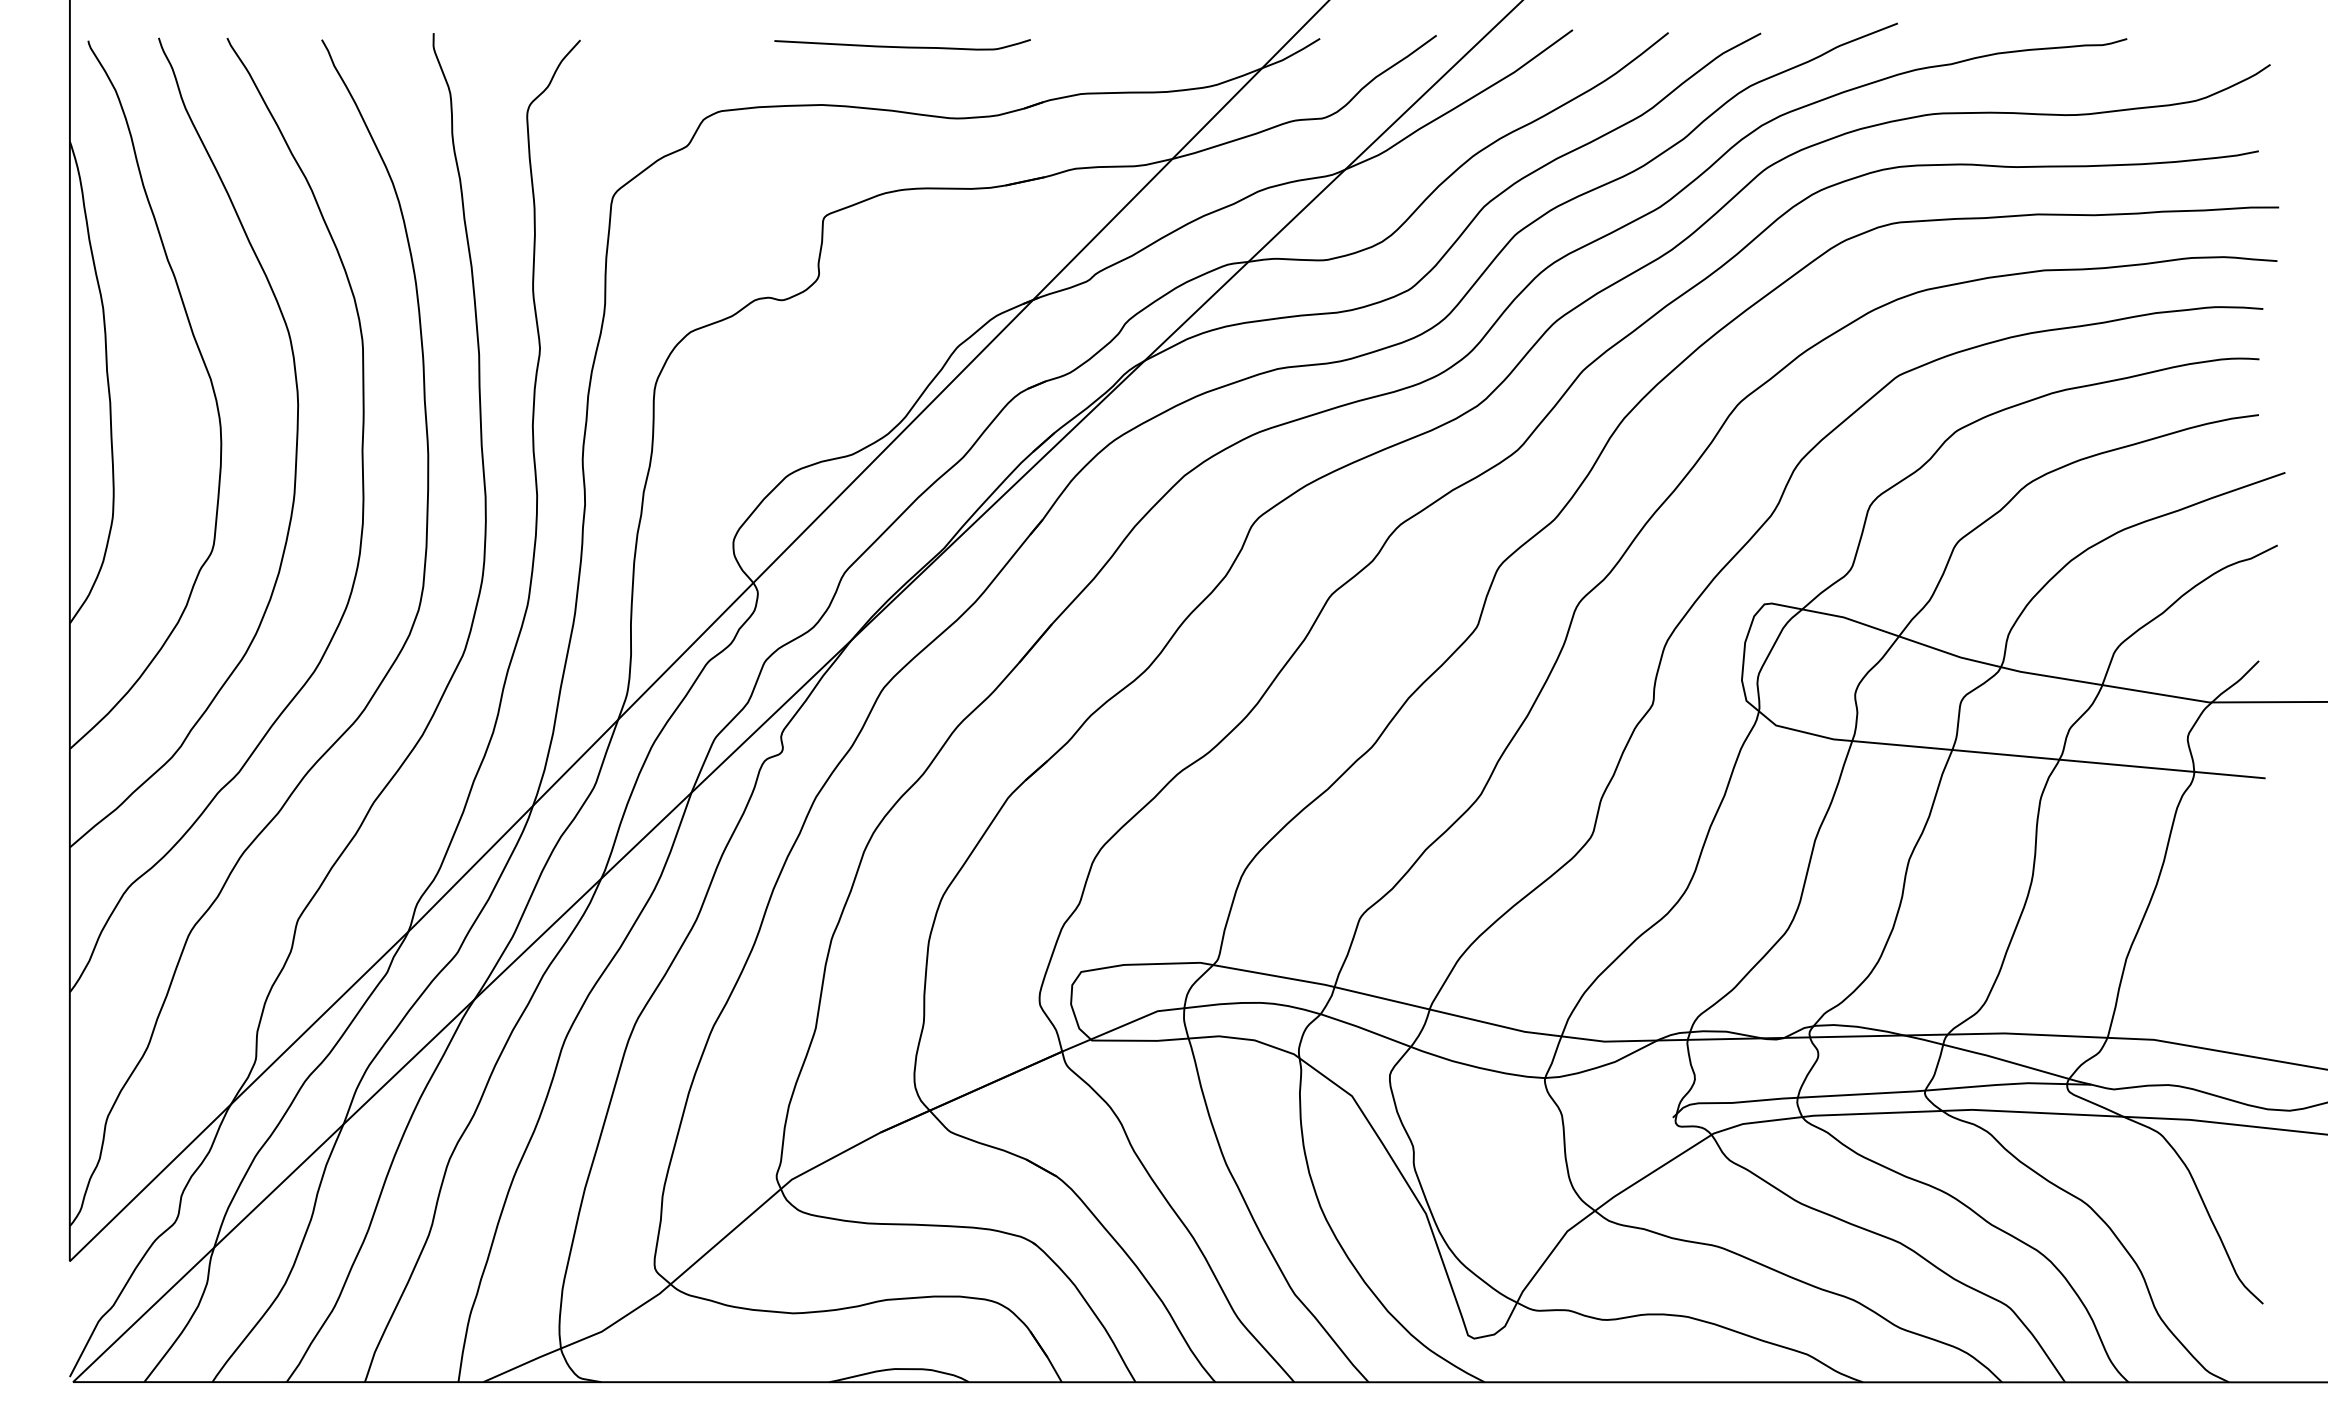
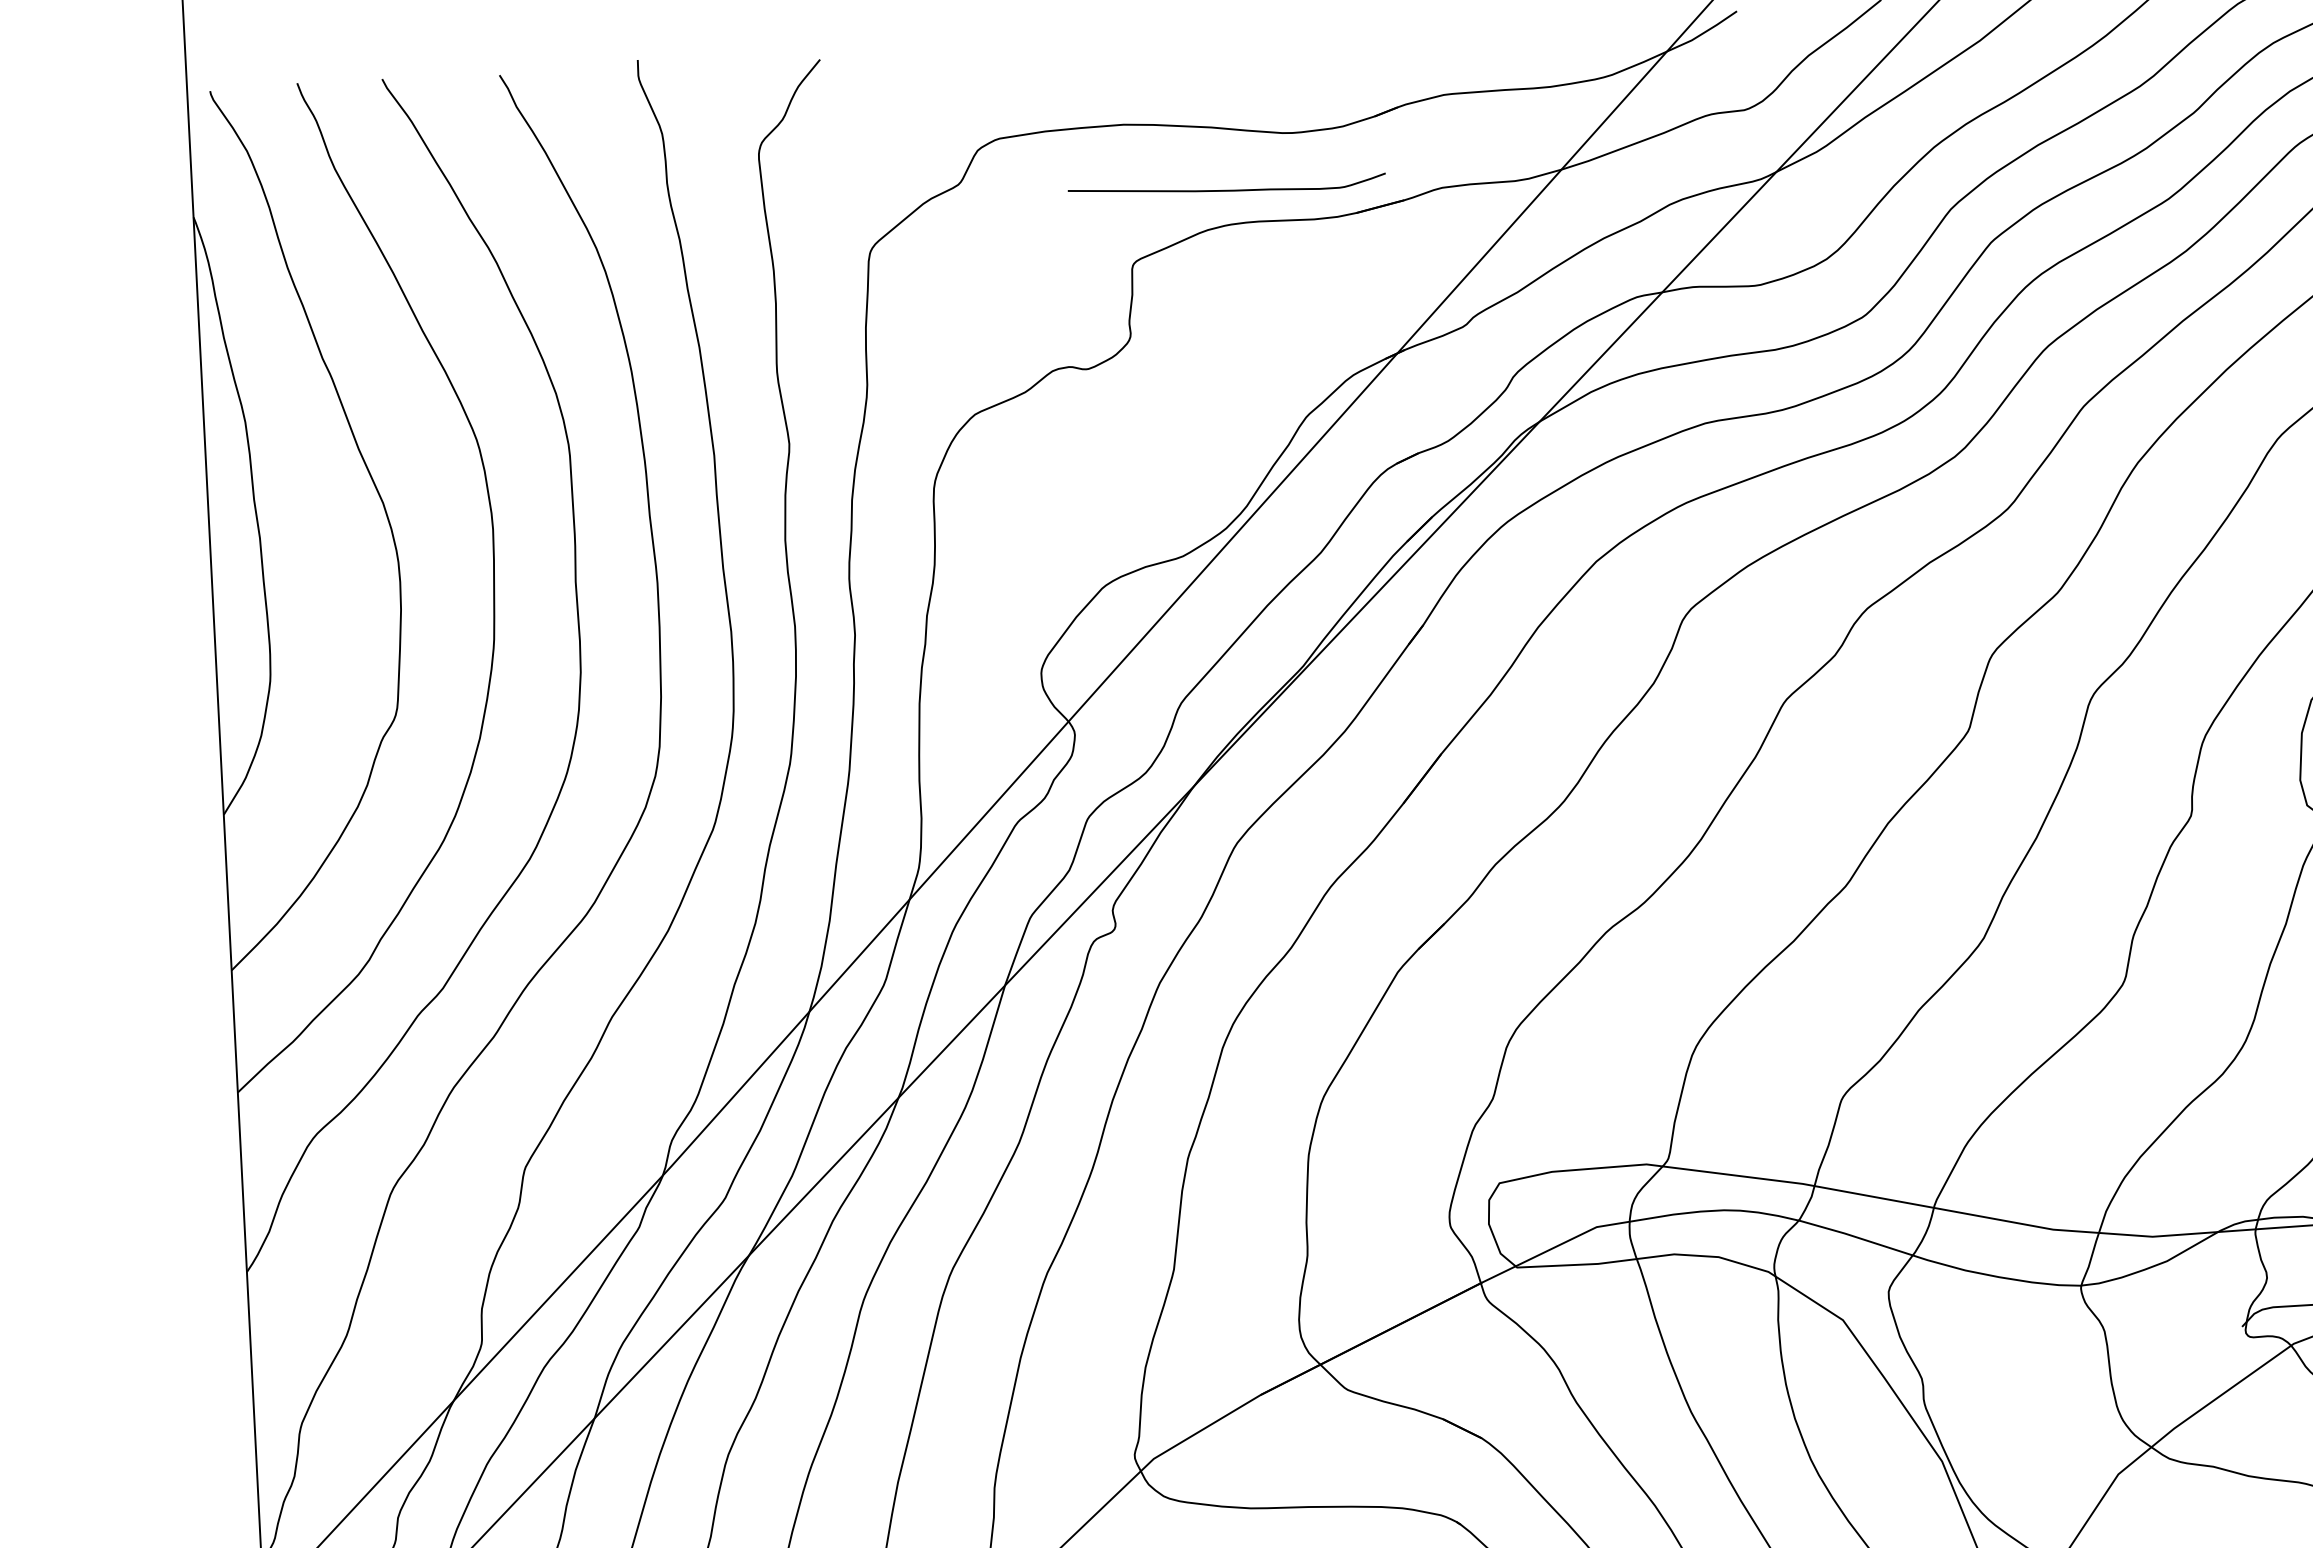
curve: (902, 46) -> (1227, 189), moved

